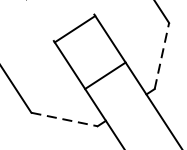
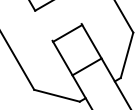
line: (162, 56) -> (127, 55), dashed -> solid
line: (65, 119) -> (57, 95), dashed -> solid

